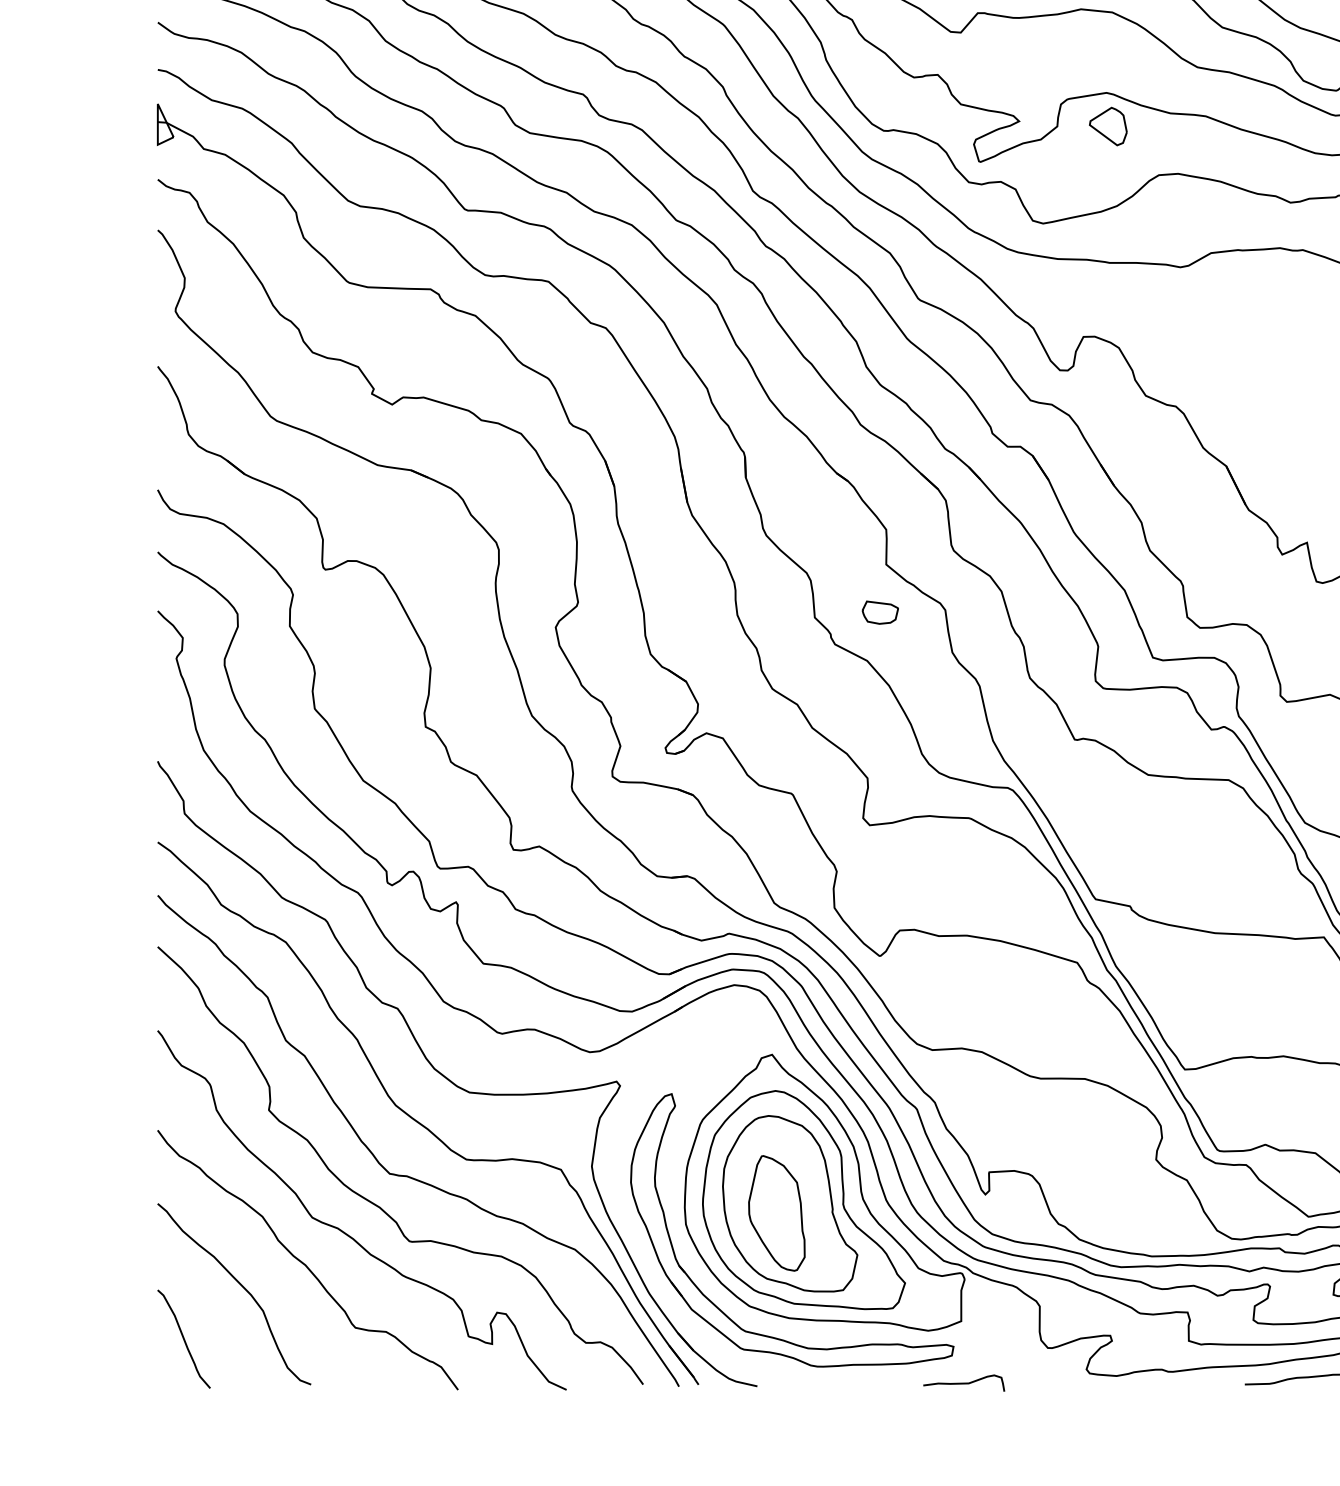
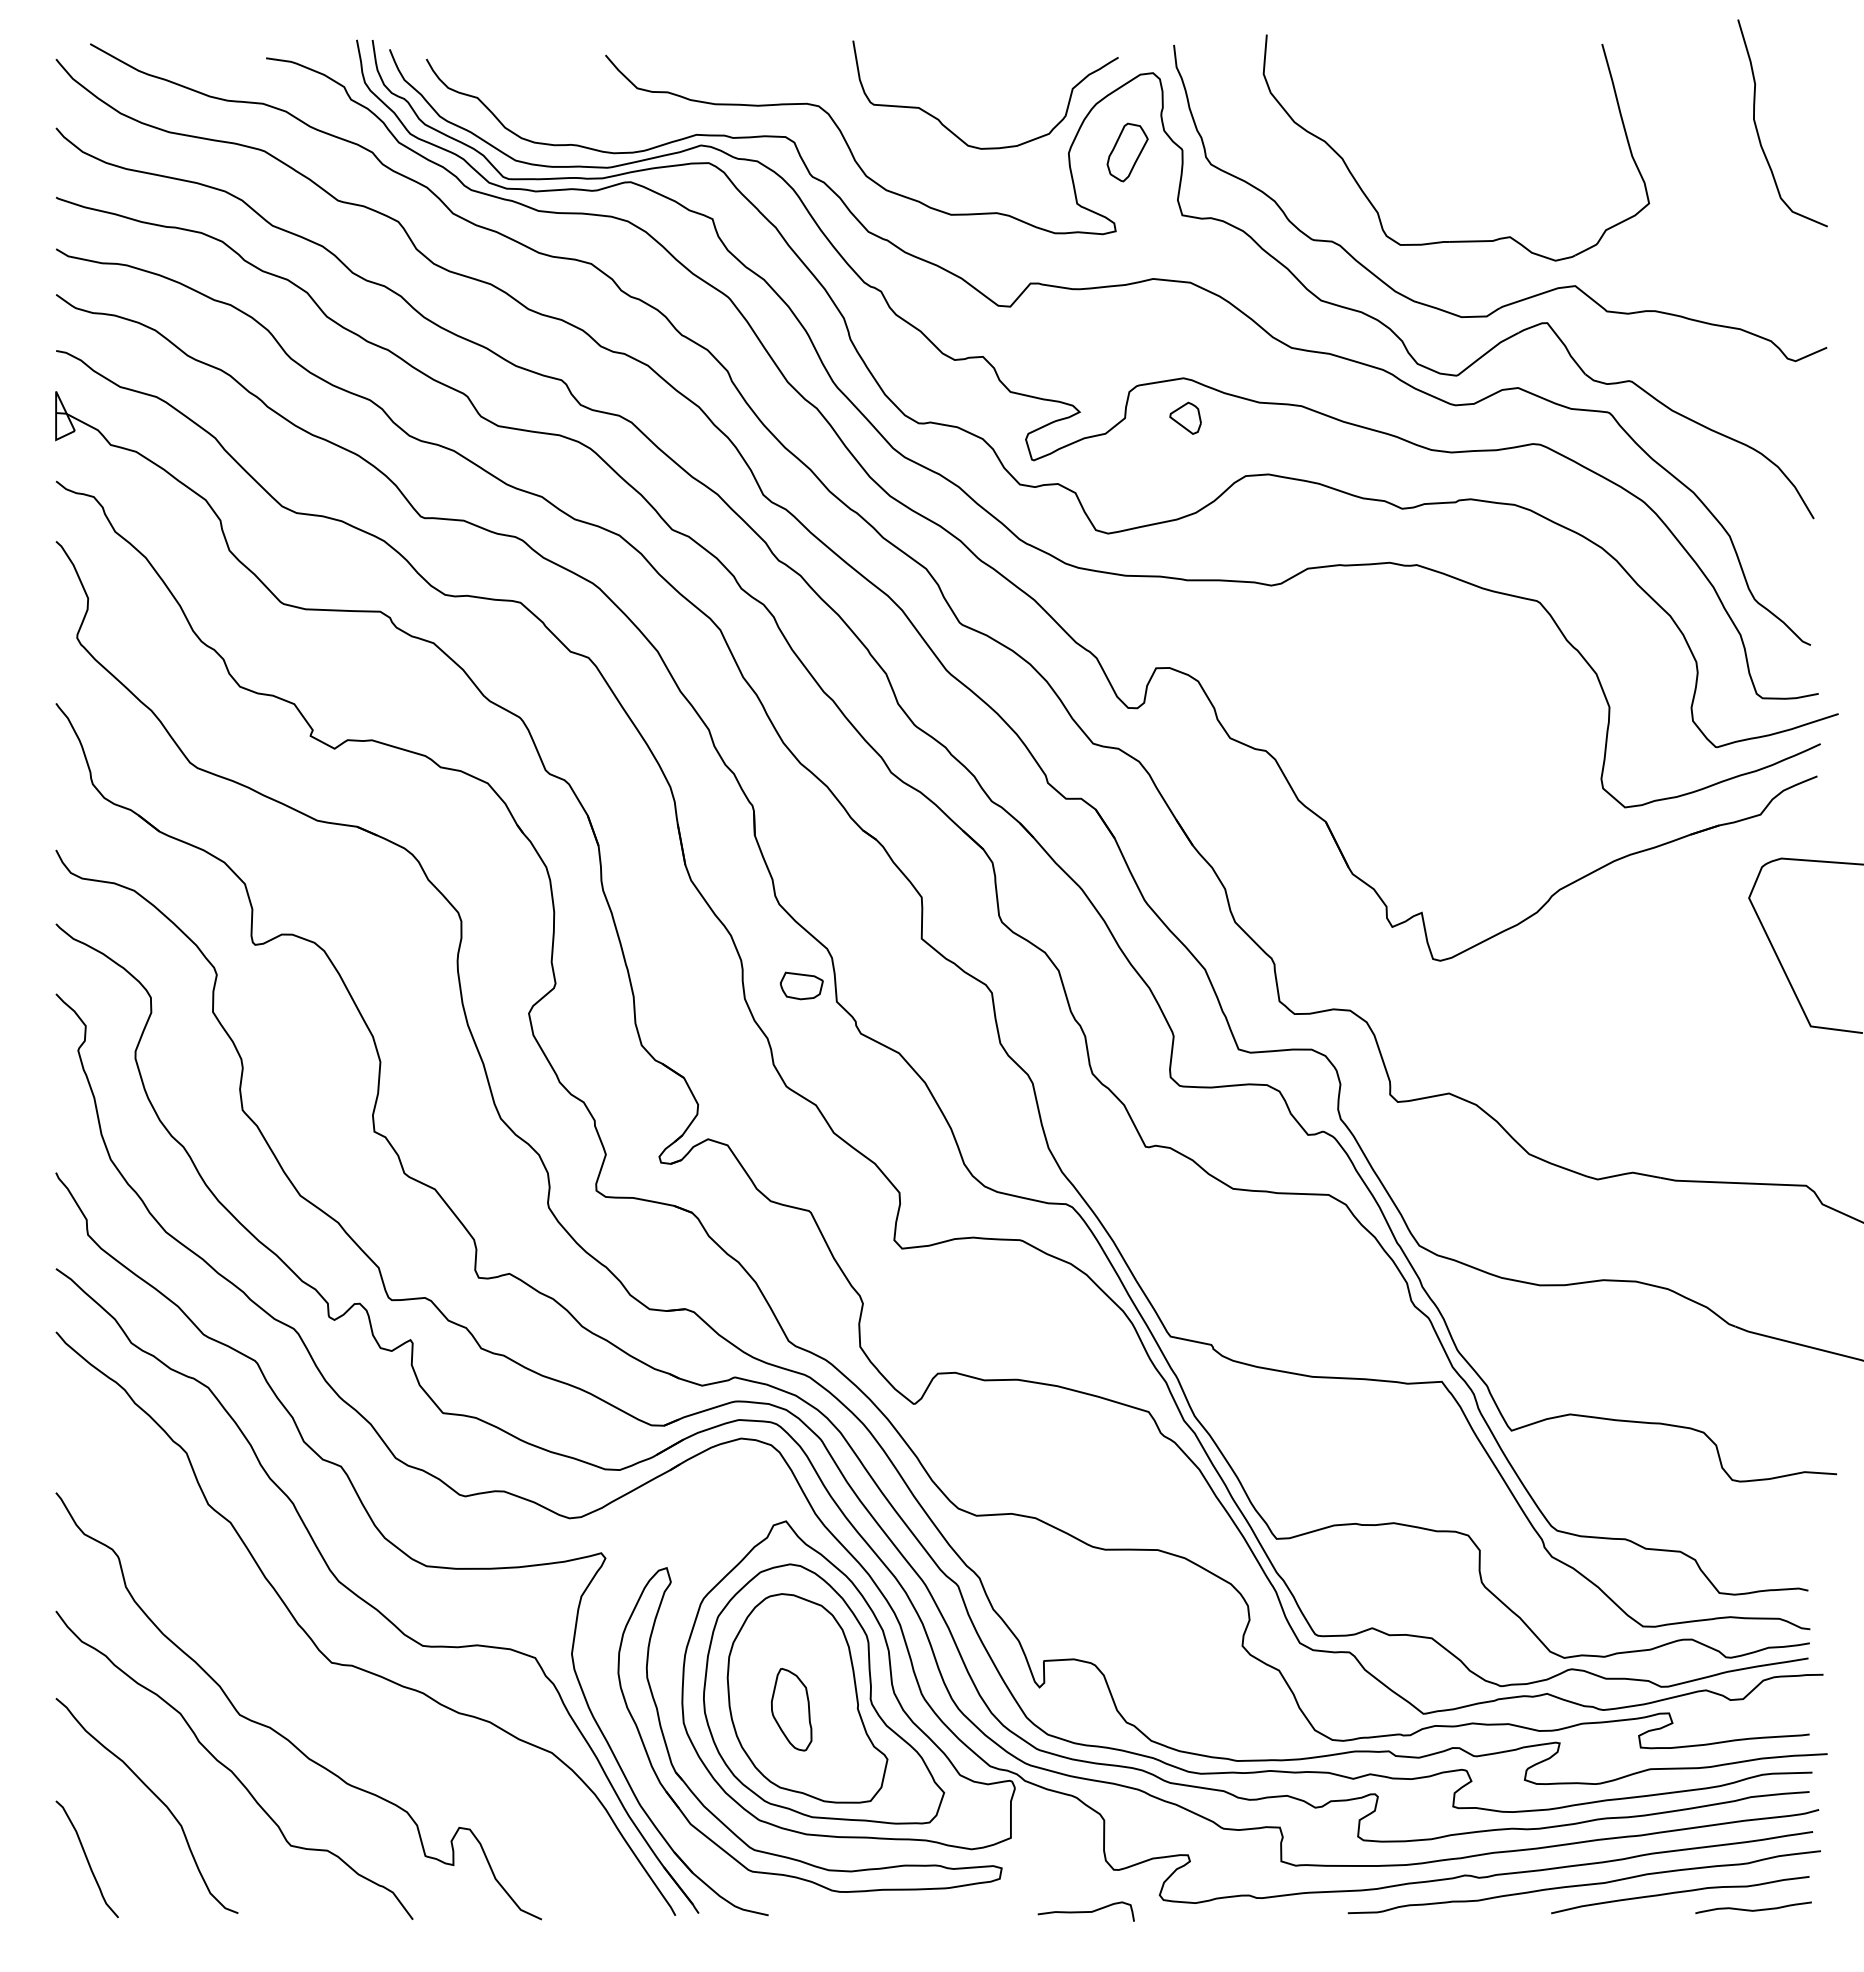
part: (1108, 126) -> (1185, 418), size x0.7
part: (880, 612) -> (801, 985), moved
curve: (376, 1204) -> (316, 1699), removed
part: (776, 1213) -> (791, 1709), size x0.6
curve: (963, 1383) -> (1085, 1911), moved

